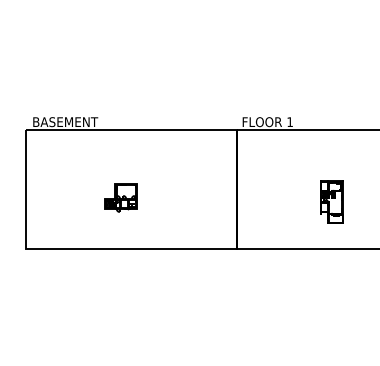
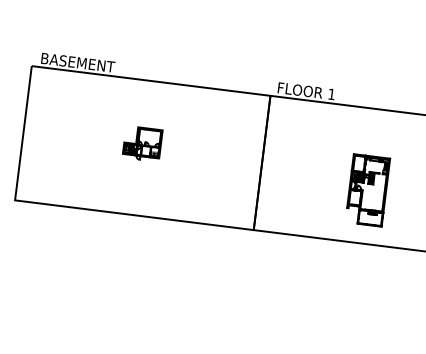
part: (120, 197) -> (142, 143), moved
part: (331, 201) -> (367, 189), size x1.43

